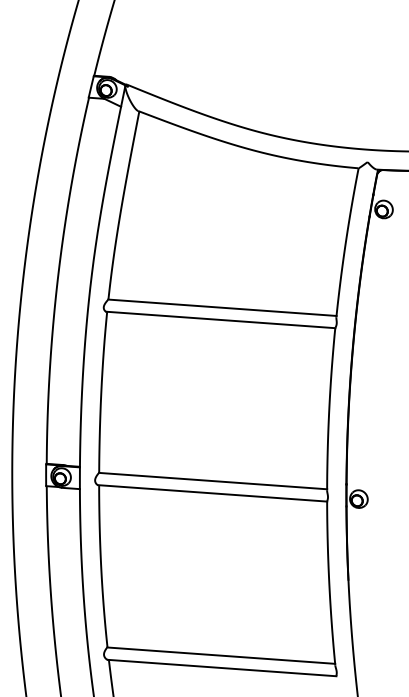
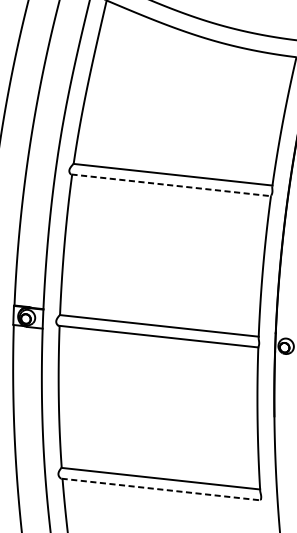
line: (220, 319) -> (170, 184), solid -> dashed
line: (222, 668) -> (161, 489), solid -> dashed

